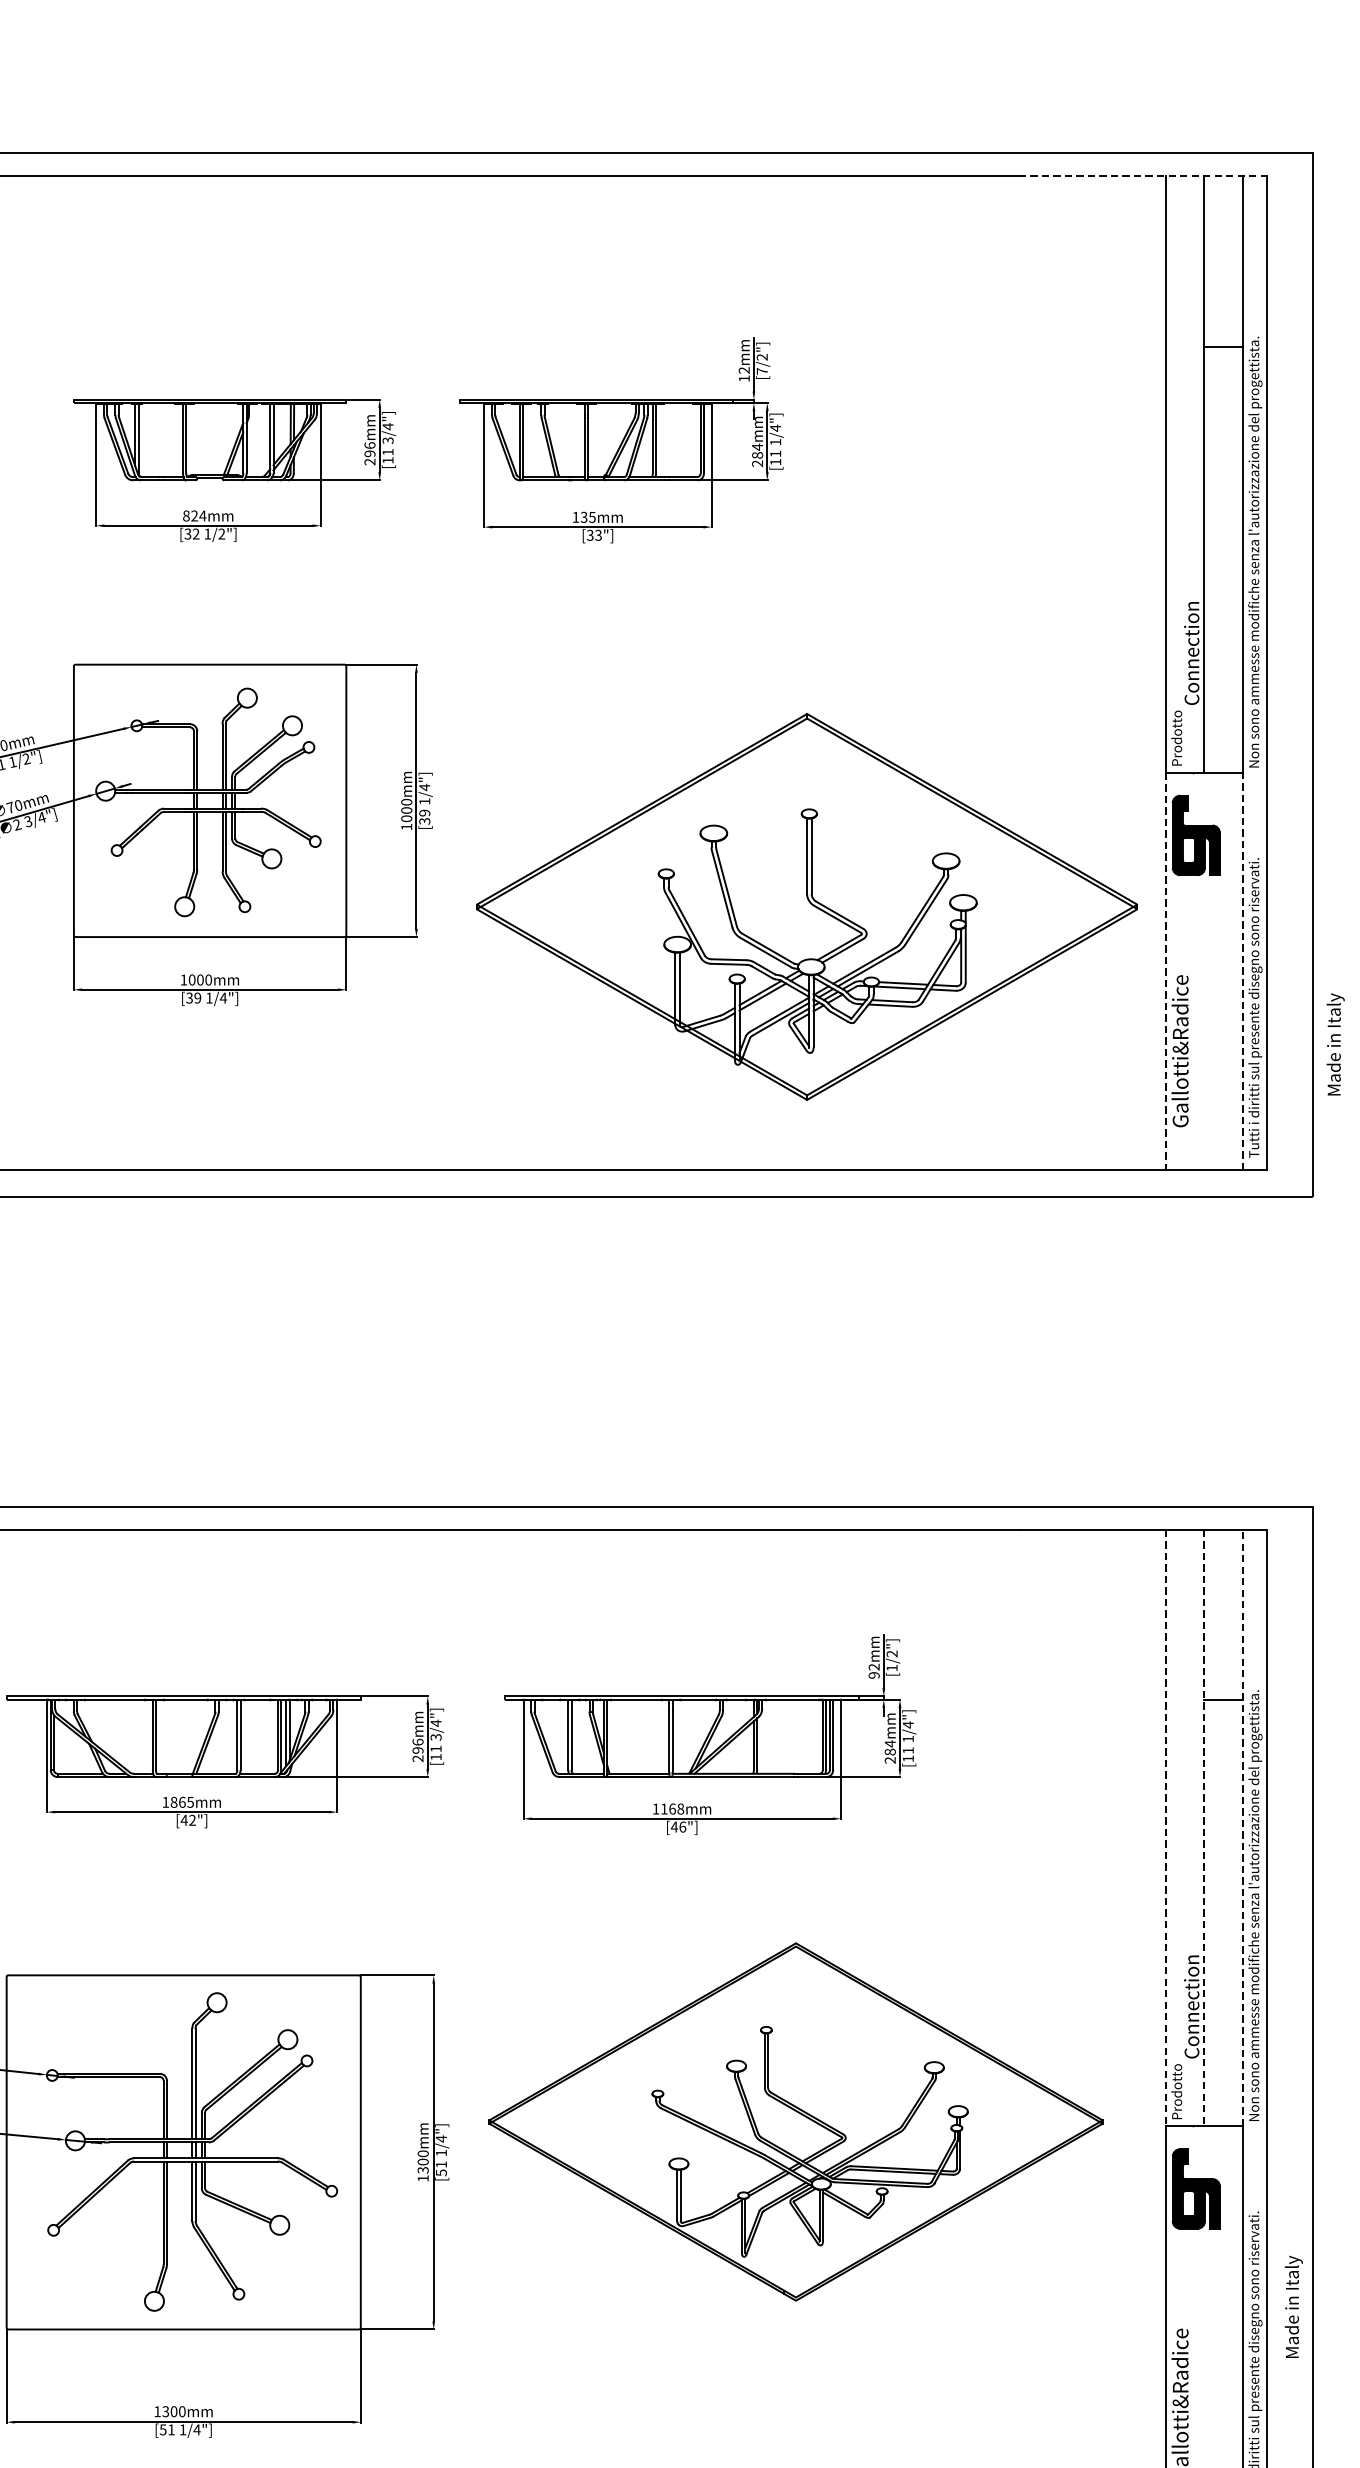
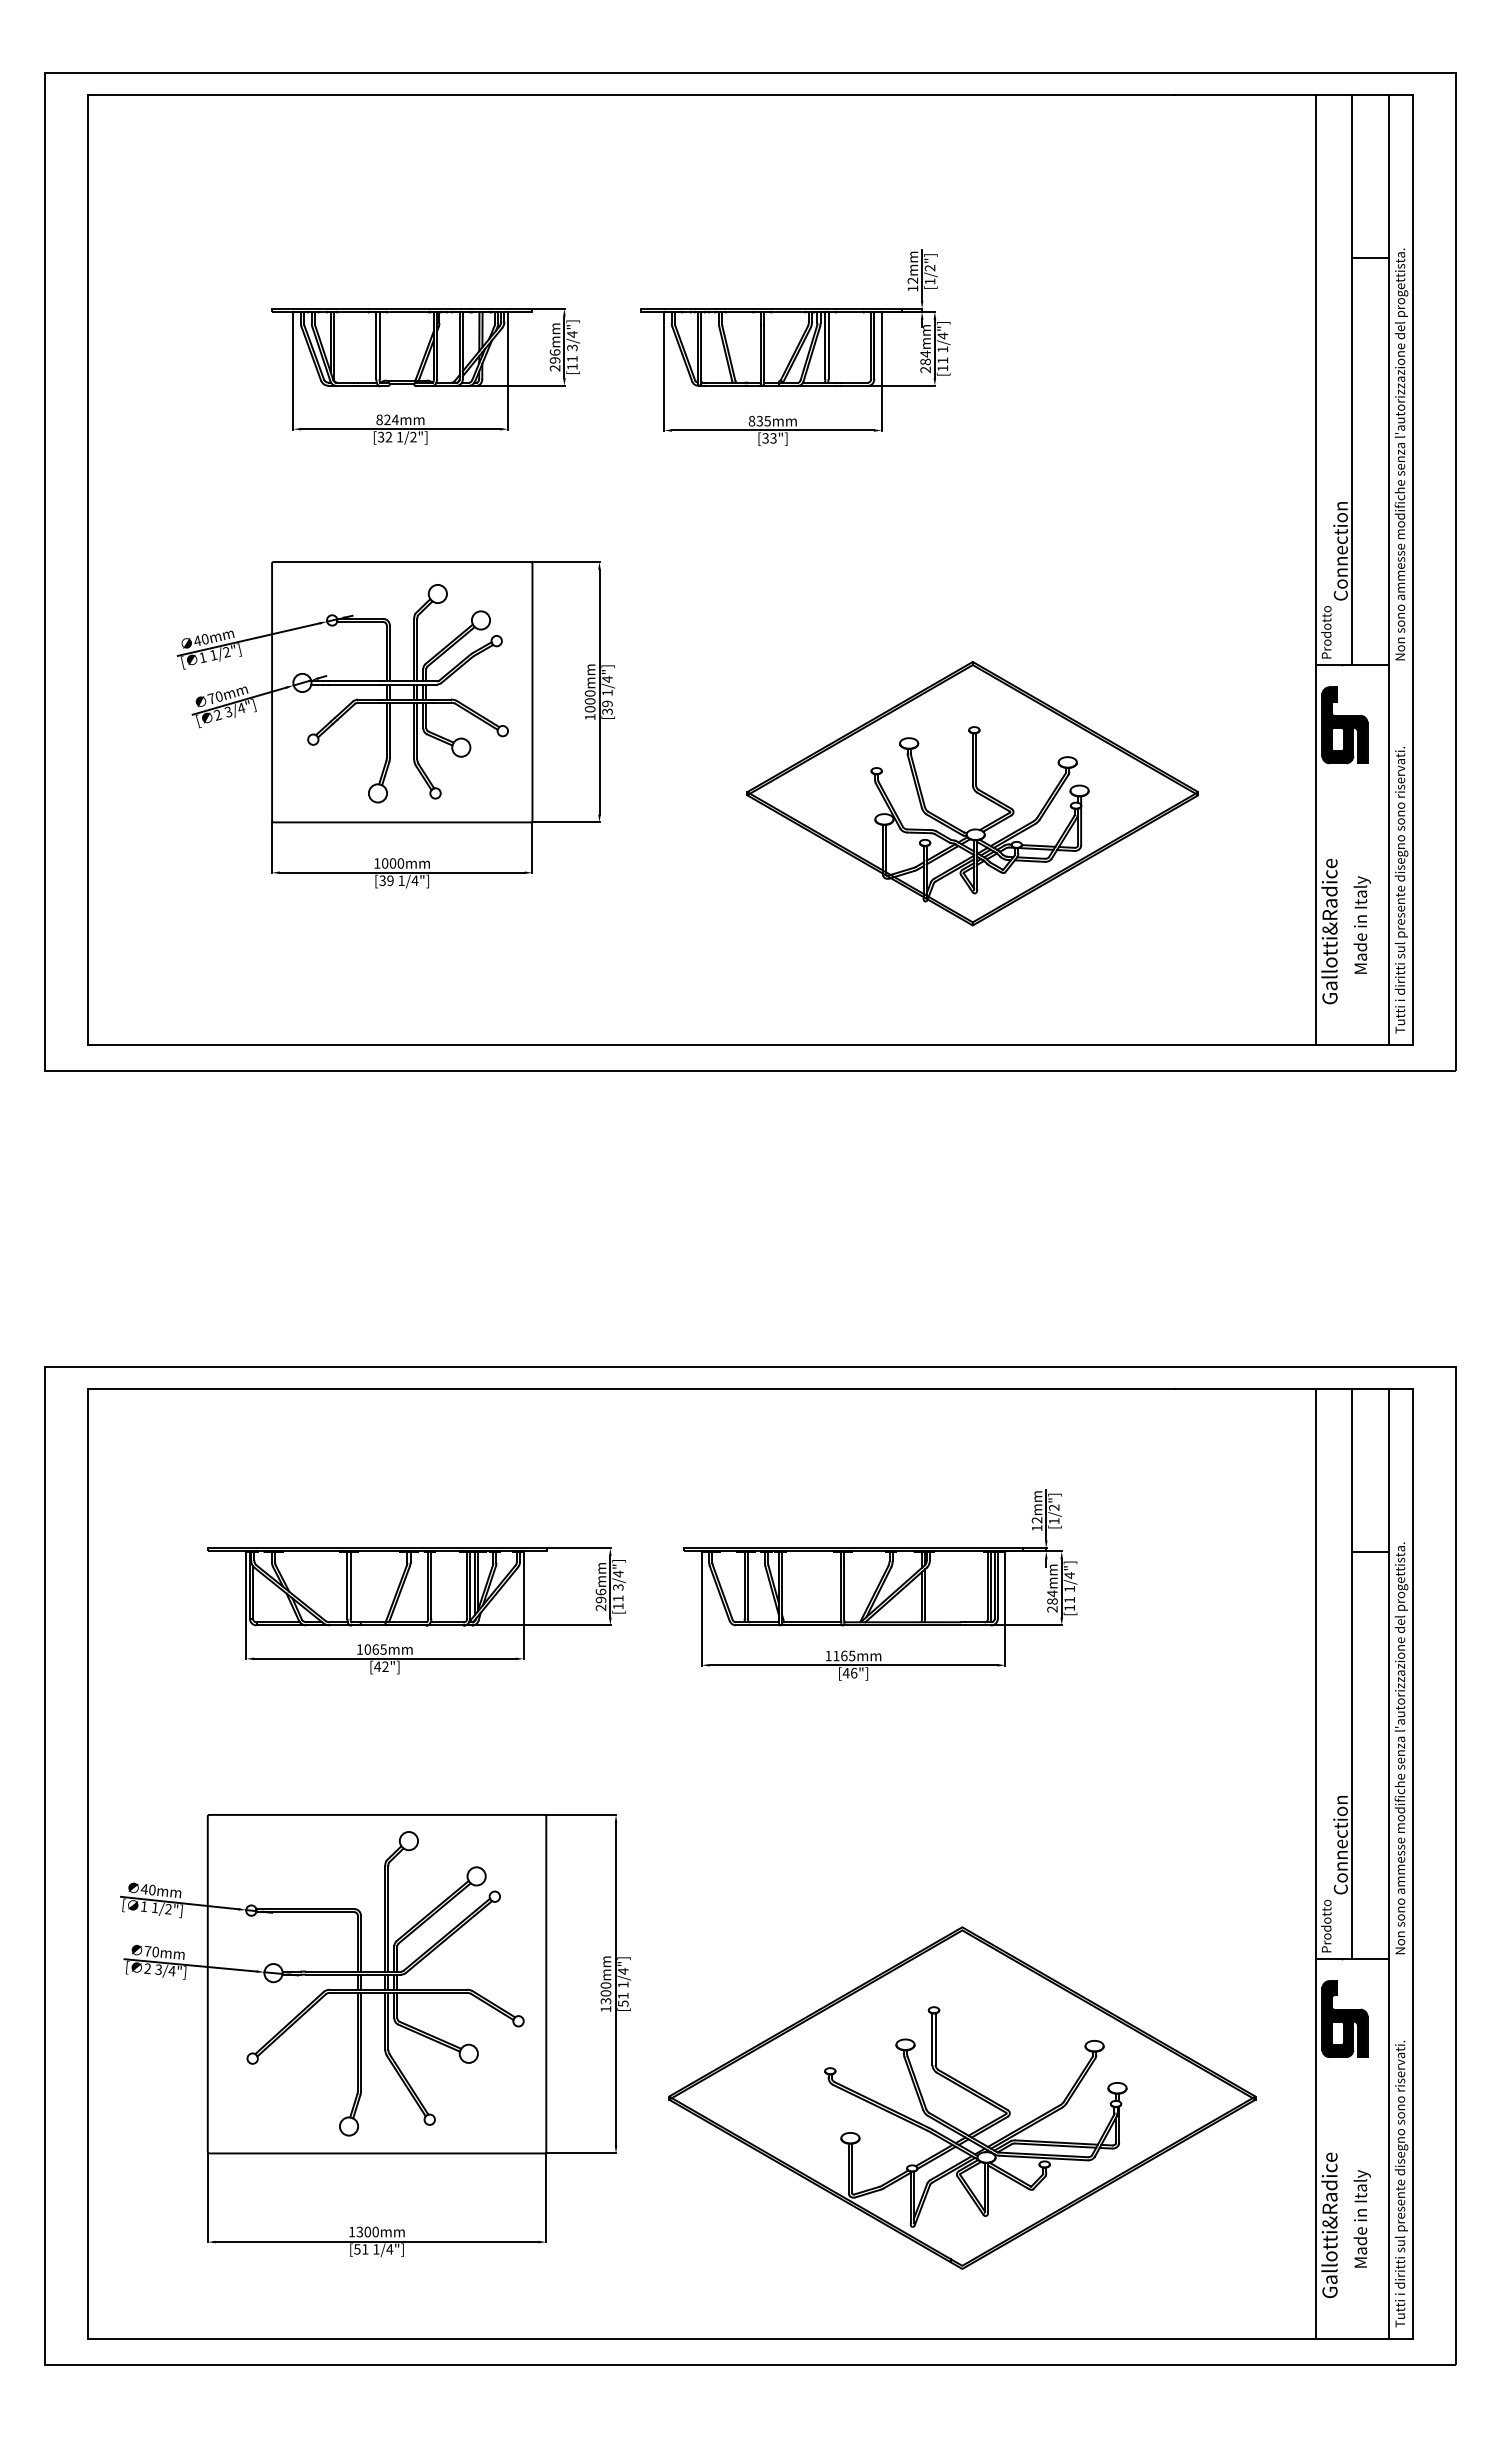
line: (1143, 176) -> (1294, 95), dashed -> solid
text: (762, 371) -> (930, 281), [7/2"] -> [1/2"]
text: (575, 517) -> (751, 421), 135mm -> 835mm
part: (806, 906) -> (972, 793), size x0.71
line: (1165, 971) -> (1315, 855), dashed -> solid
line: (1242, 971) -> (1389, 855), dashed -> solid
text: (1334, 1043) -> (1361, 924), moved
text: (873, 1675) -> (1036, 1528), 92mm -> 12mm
text: (173, 1802) -> (367, 1649), 1865mm -> 1065mm
text: (681, 1808) -> (852, 1655), 1168mm -> 1165mm
line: (1242, 1827) -> (1389, 1673), dashed -> solid
line: (1165, 1828) -> (1315, 1674), dashed -> solid
line: (1204, 1828) -> (1352, 1674), dashed -> solid
part: (796, 2121) -> (962, 2097), moved
text: (1293, 2306) -> (1361, 2218), moved

